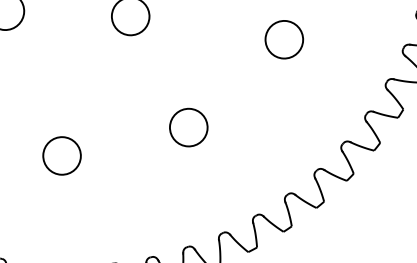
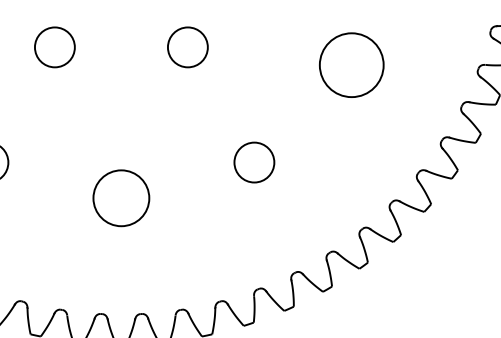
circle: (284, 40) -> (351, 65), size x1.6
circle: (62, 155) -> (121, 197), size x1.4

